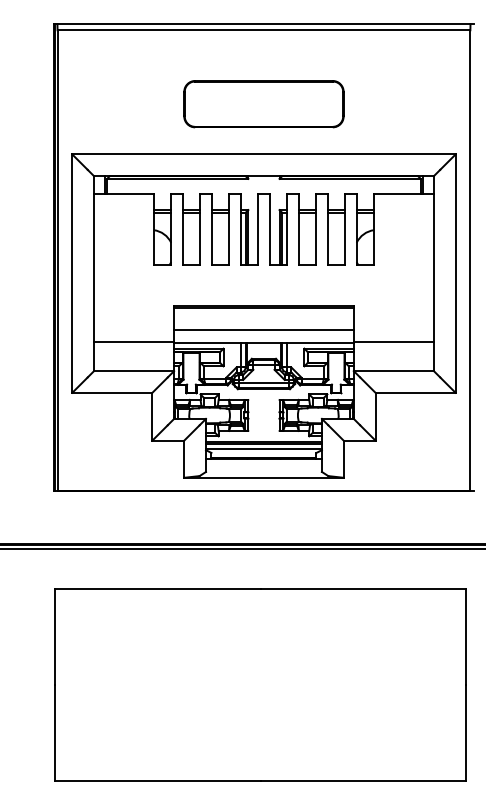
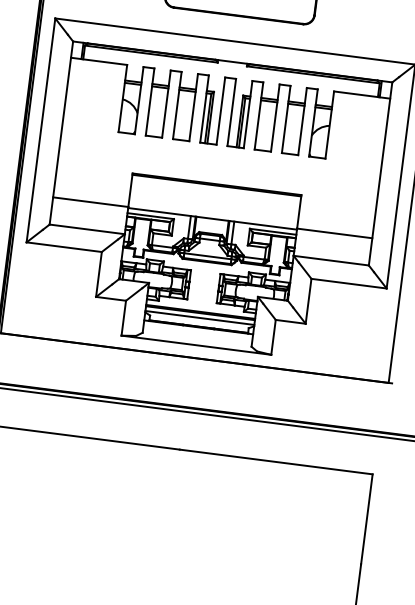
line: (263, 329) -> (213, 205), removed

